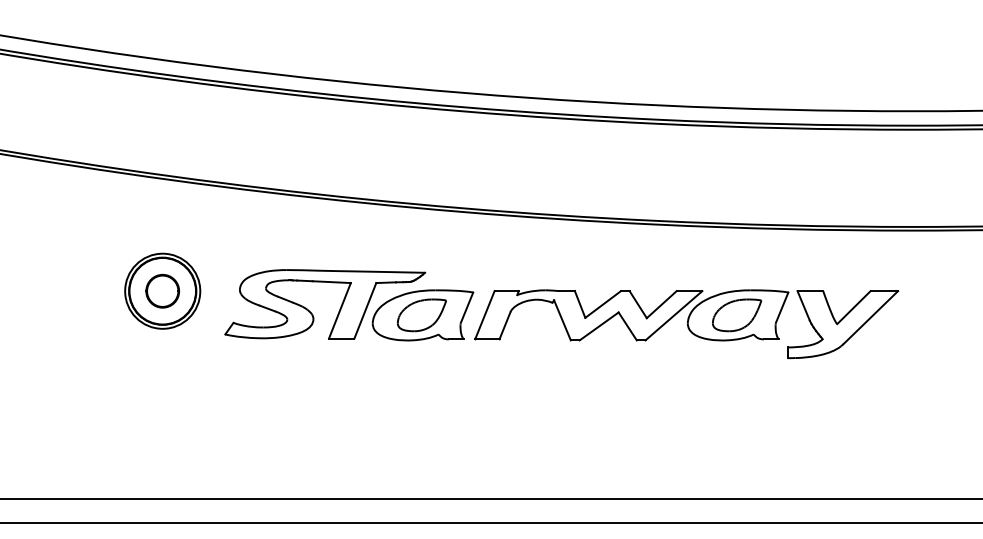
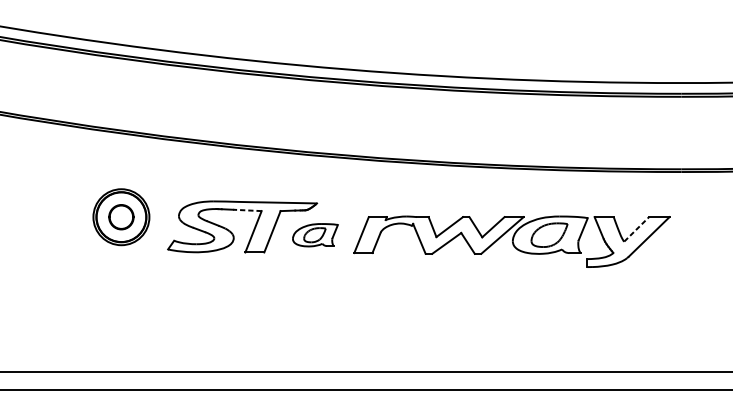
line: (331, 282) -> (247, 210), solid -> dashed
line: (854, 307) -> (637, 229), solid -> dashed
part: (422, 315) -> (315, 235), size x0.6

